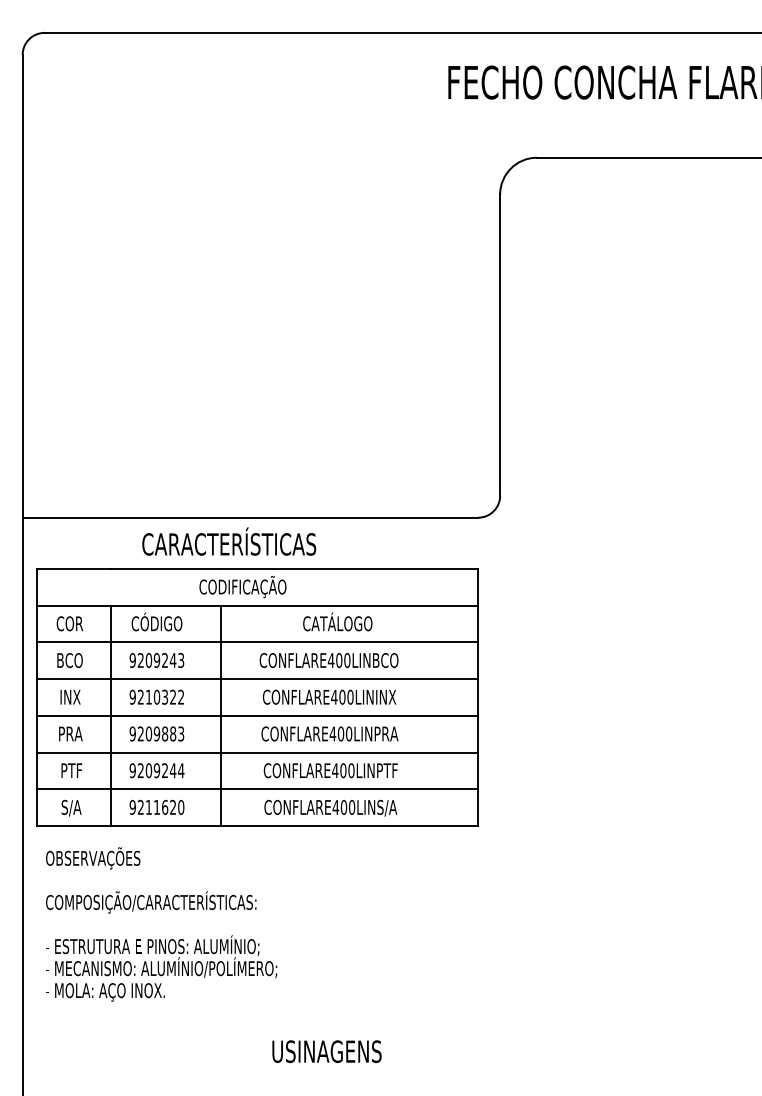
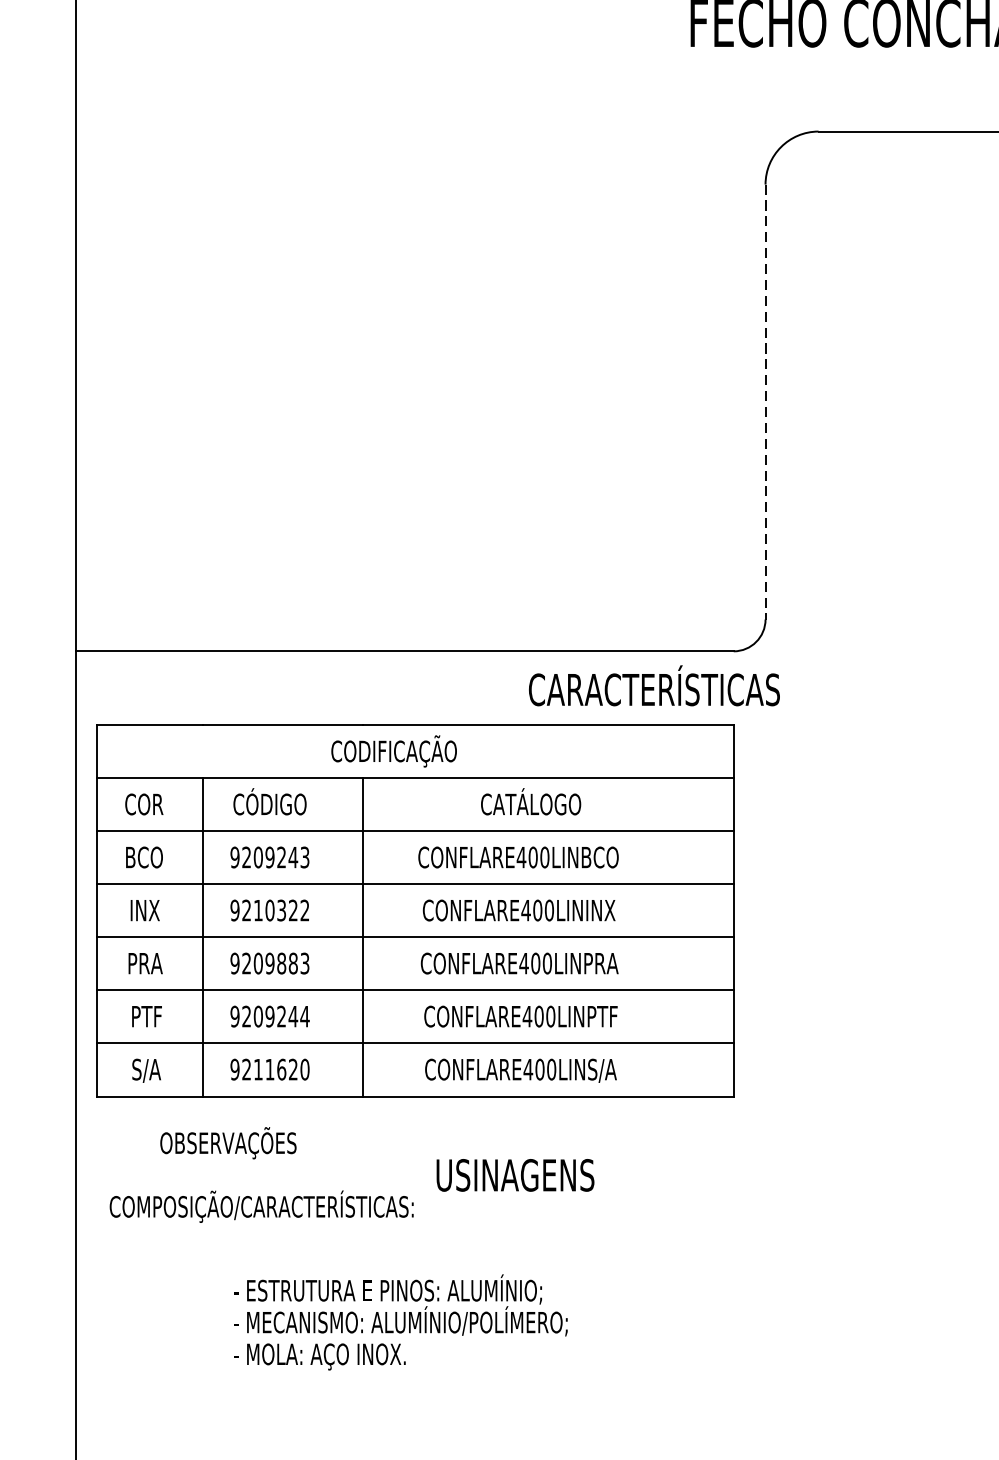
line: (500, 345) -> (766, 402), solid -> dashed
text: (229, 541) -> (654, 685), moved
text: (93, 858) -> (228, 1143), moved
text: (161, 968) -> (400, 1322), moved
text: (326, 1051) -> (514, 1175), moved

